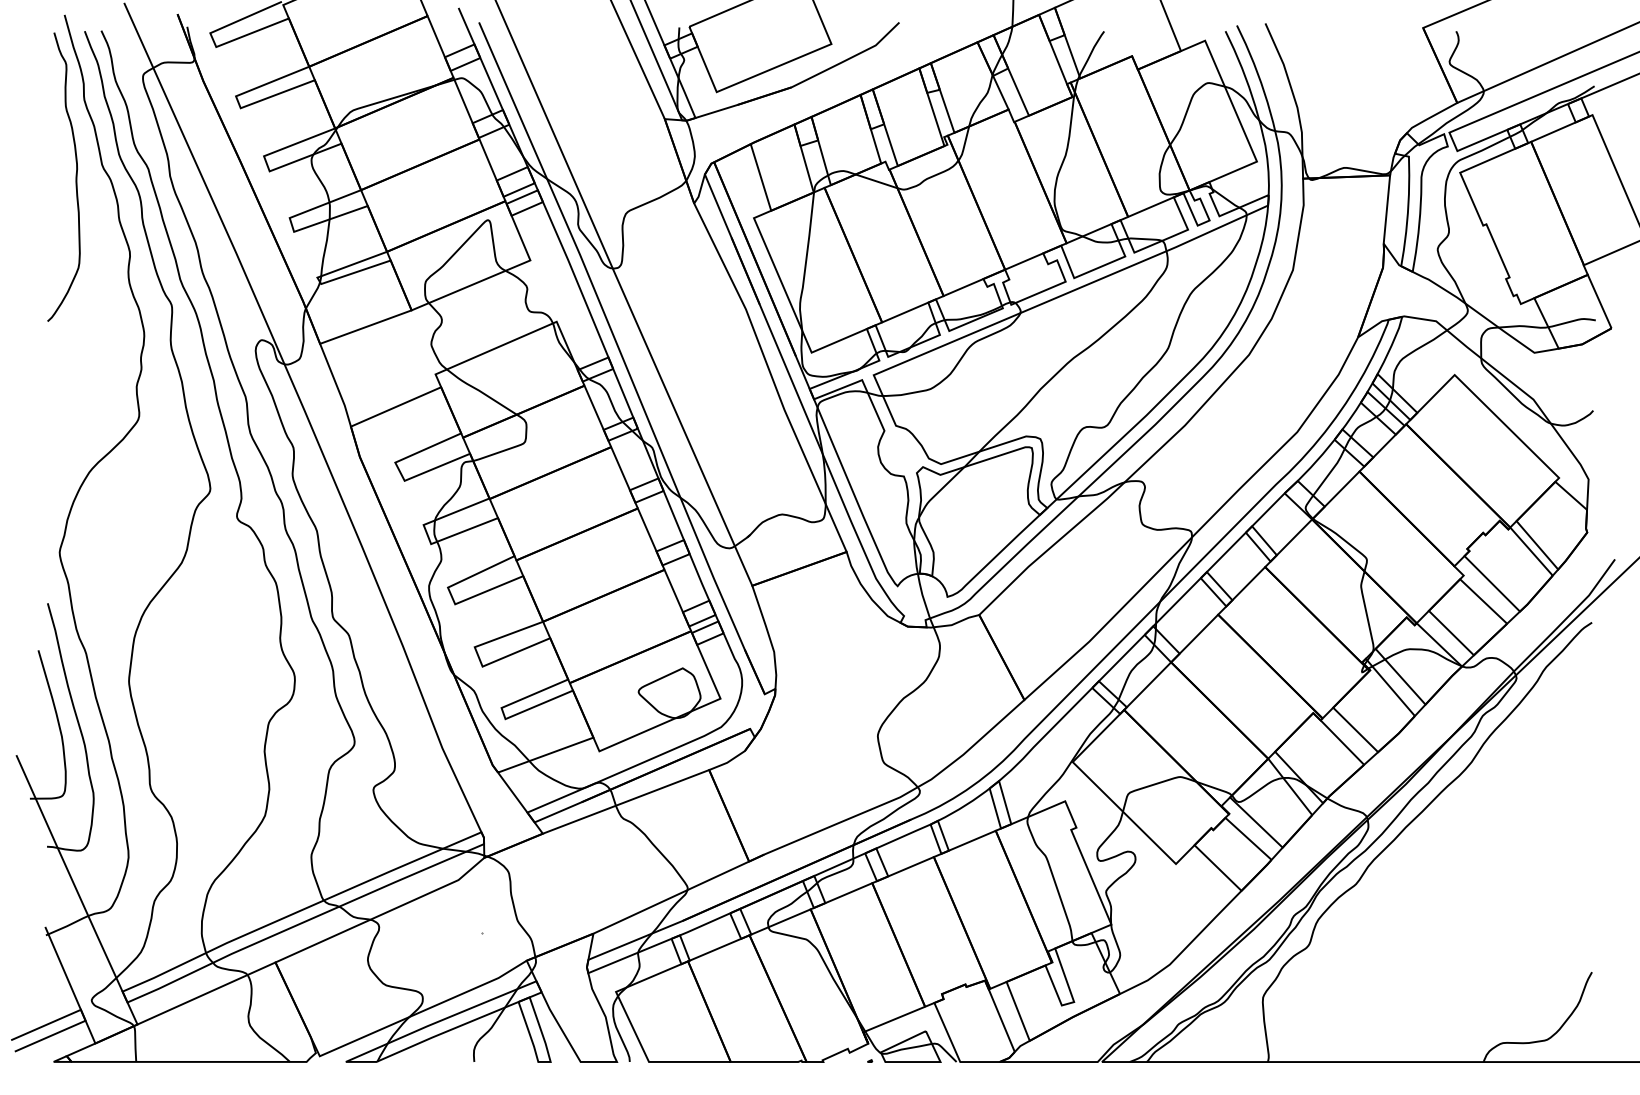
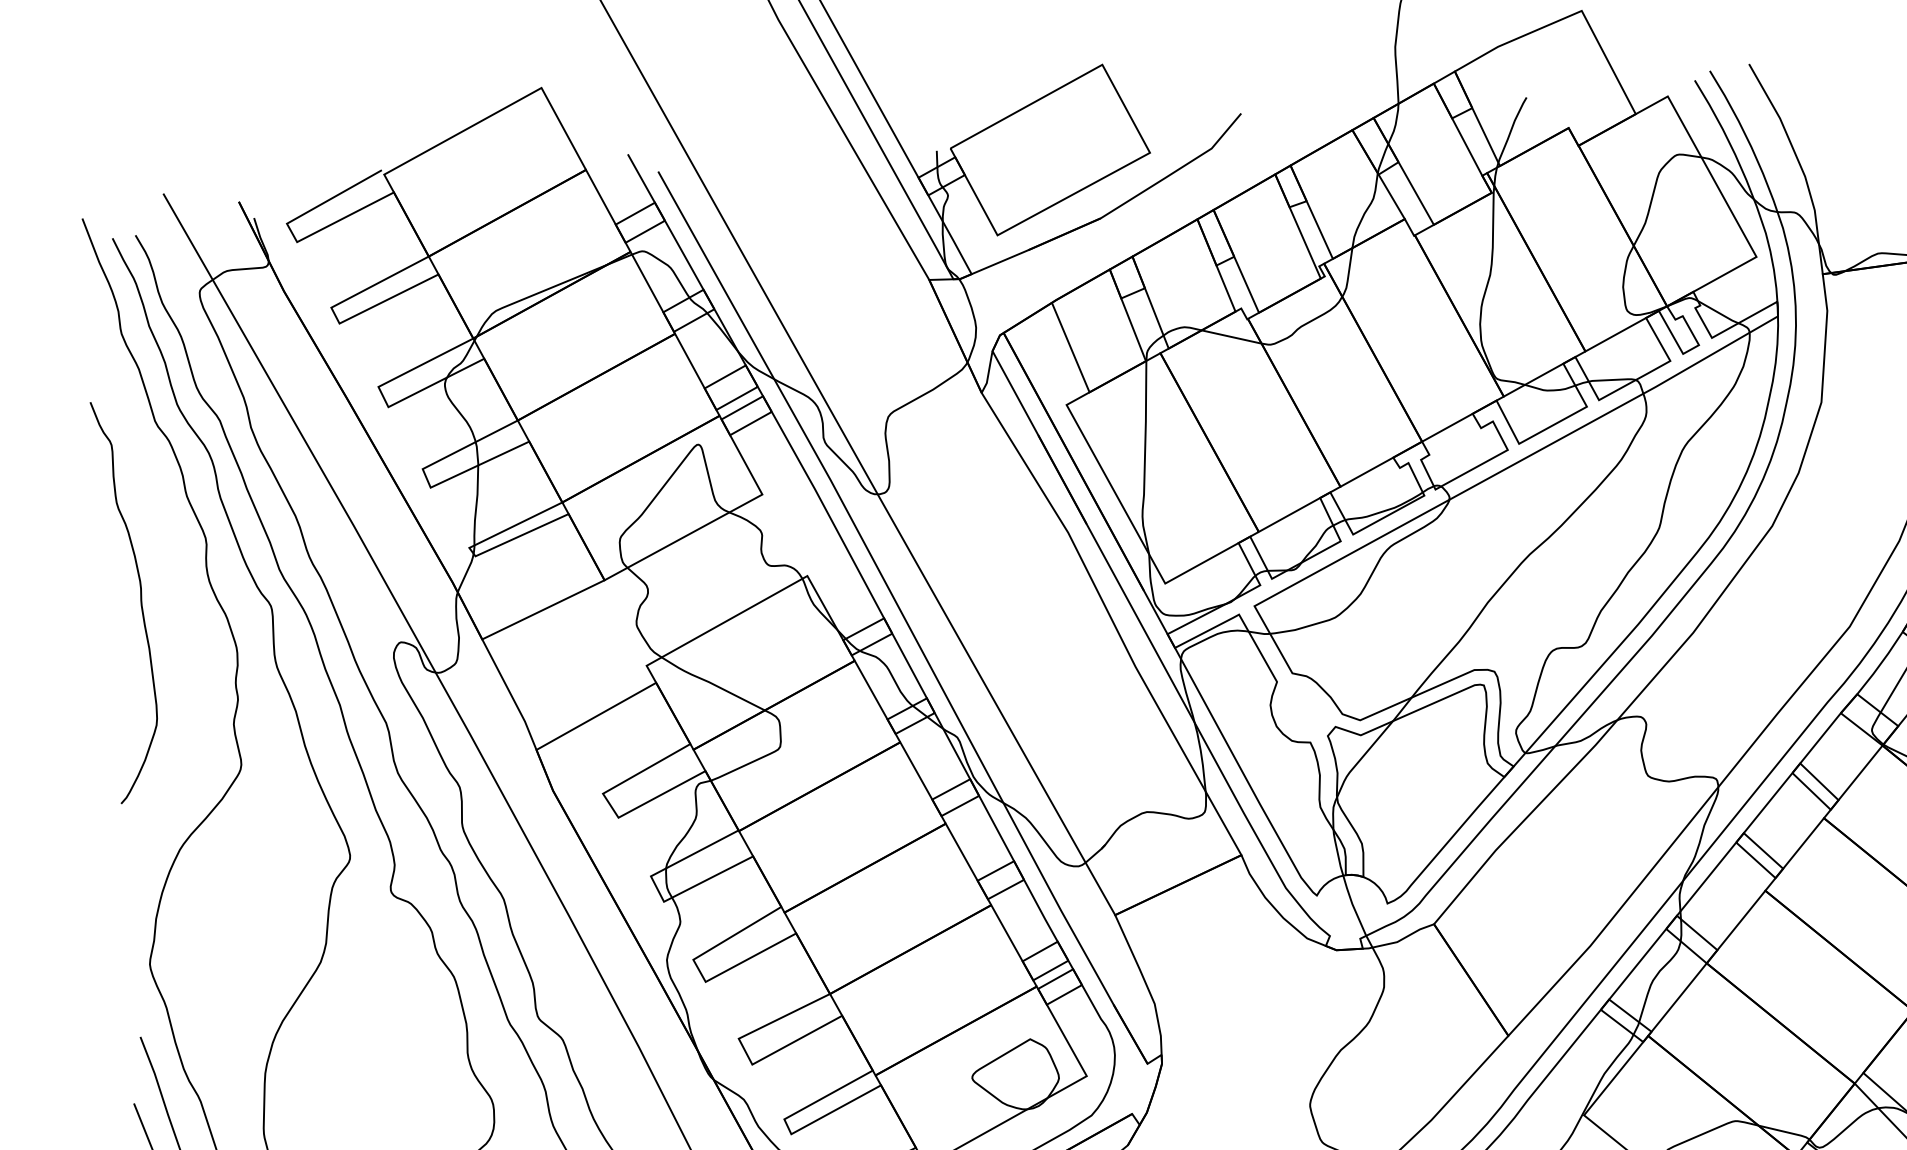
curve: (75, 176) -> (139, 598), moved

